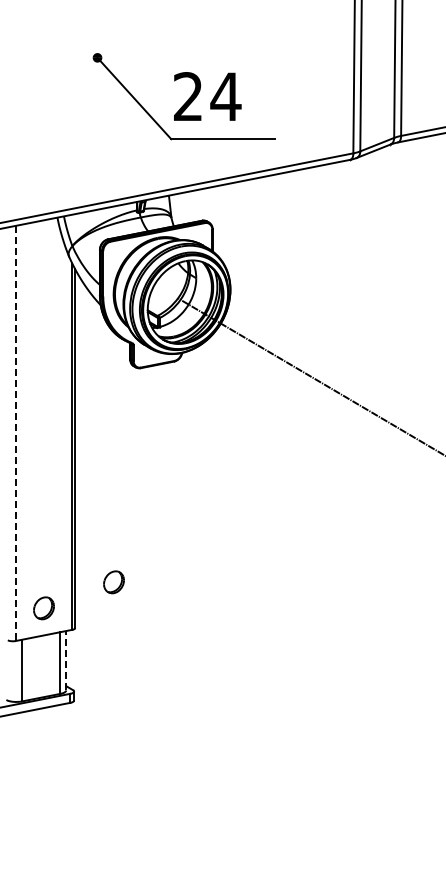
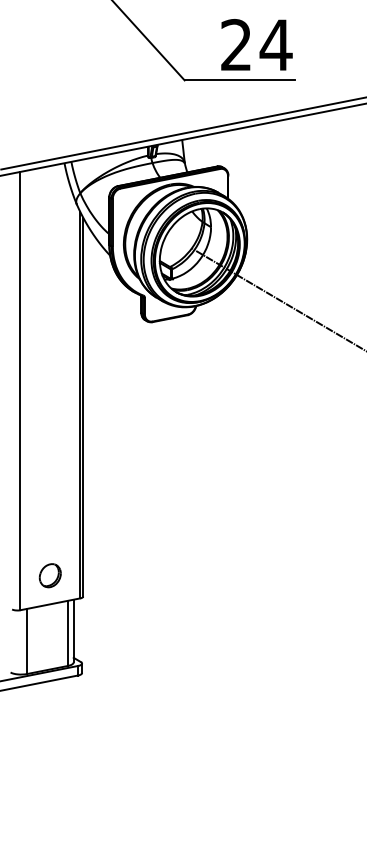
text: (207, 96) -> (256, 44), moved
line: (15, 433) -> (20, 391), dashed -> solid
part: (113, 582) -> (123, 548), removed
line: (66, 660) -> (74, 630), dashed -> solid

